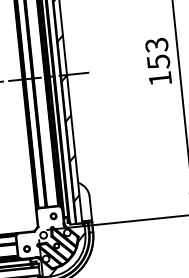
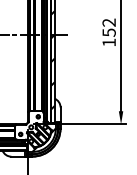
text: (157, 44) -> (109, 22), 153 -> 152

